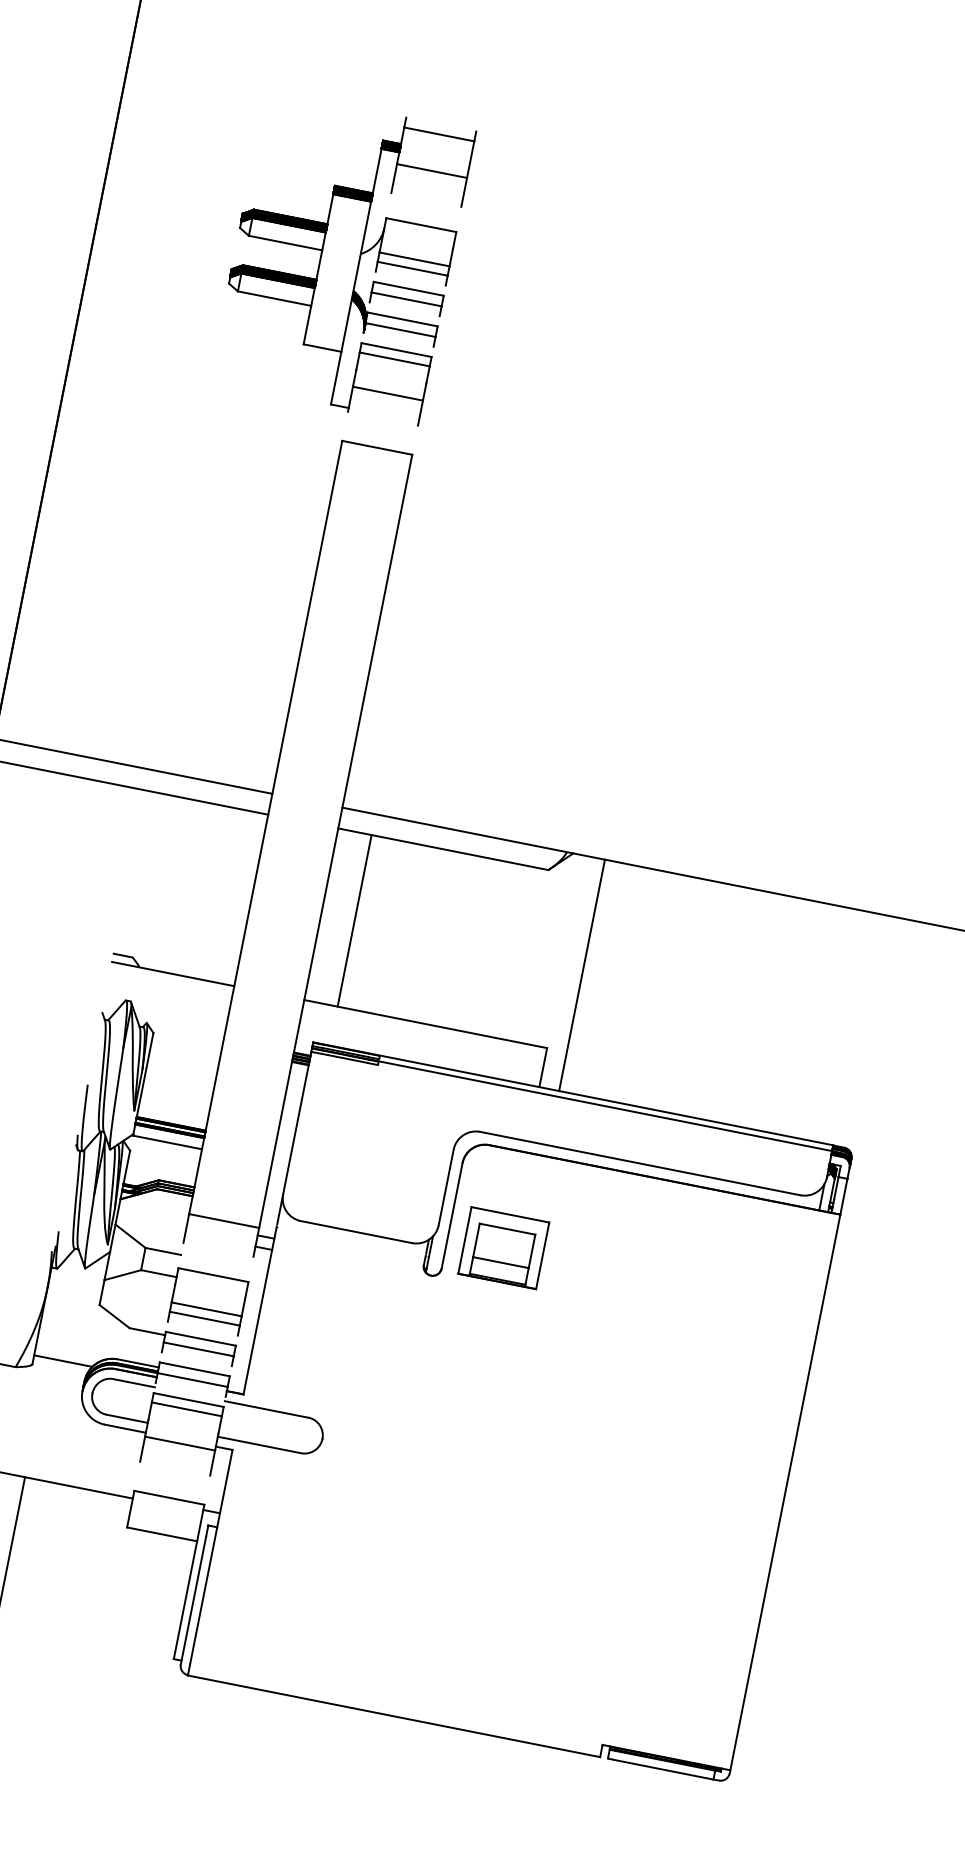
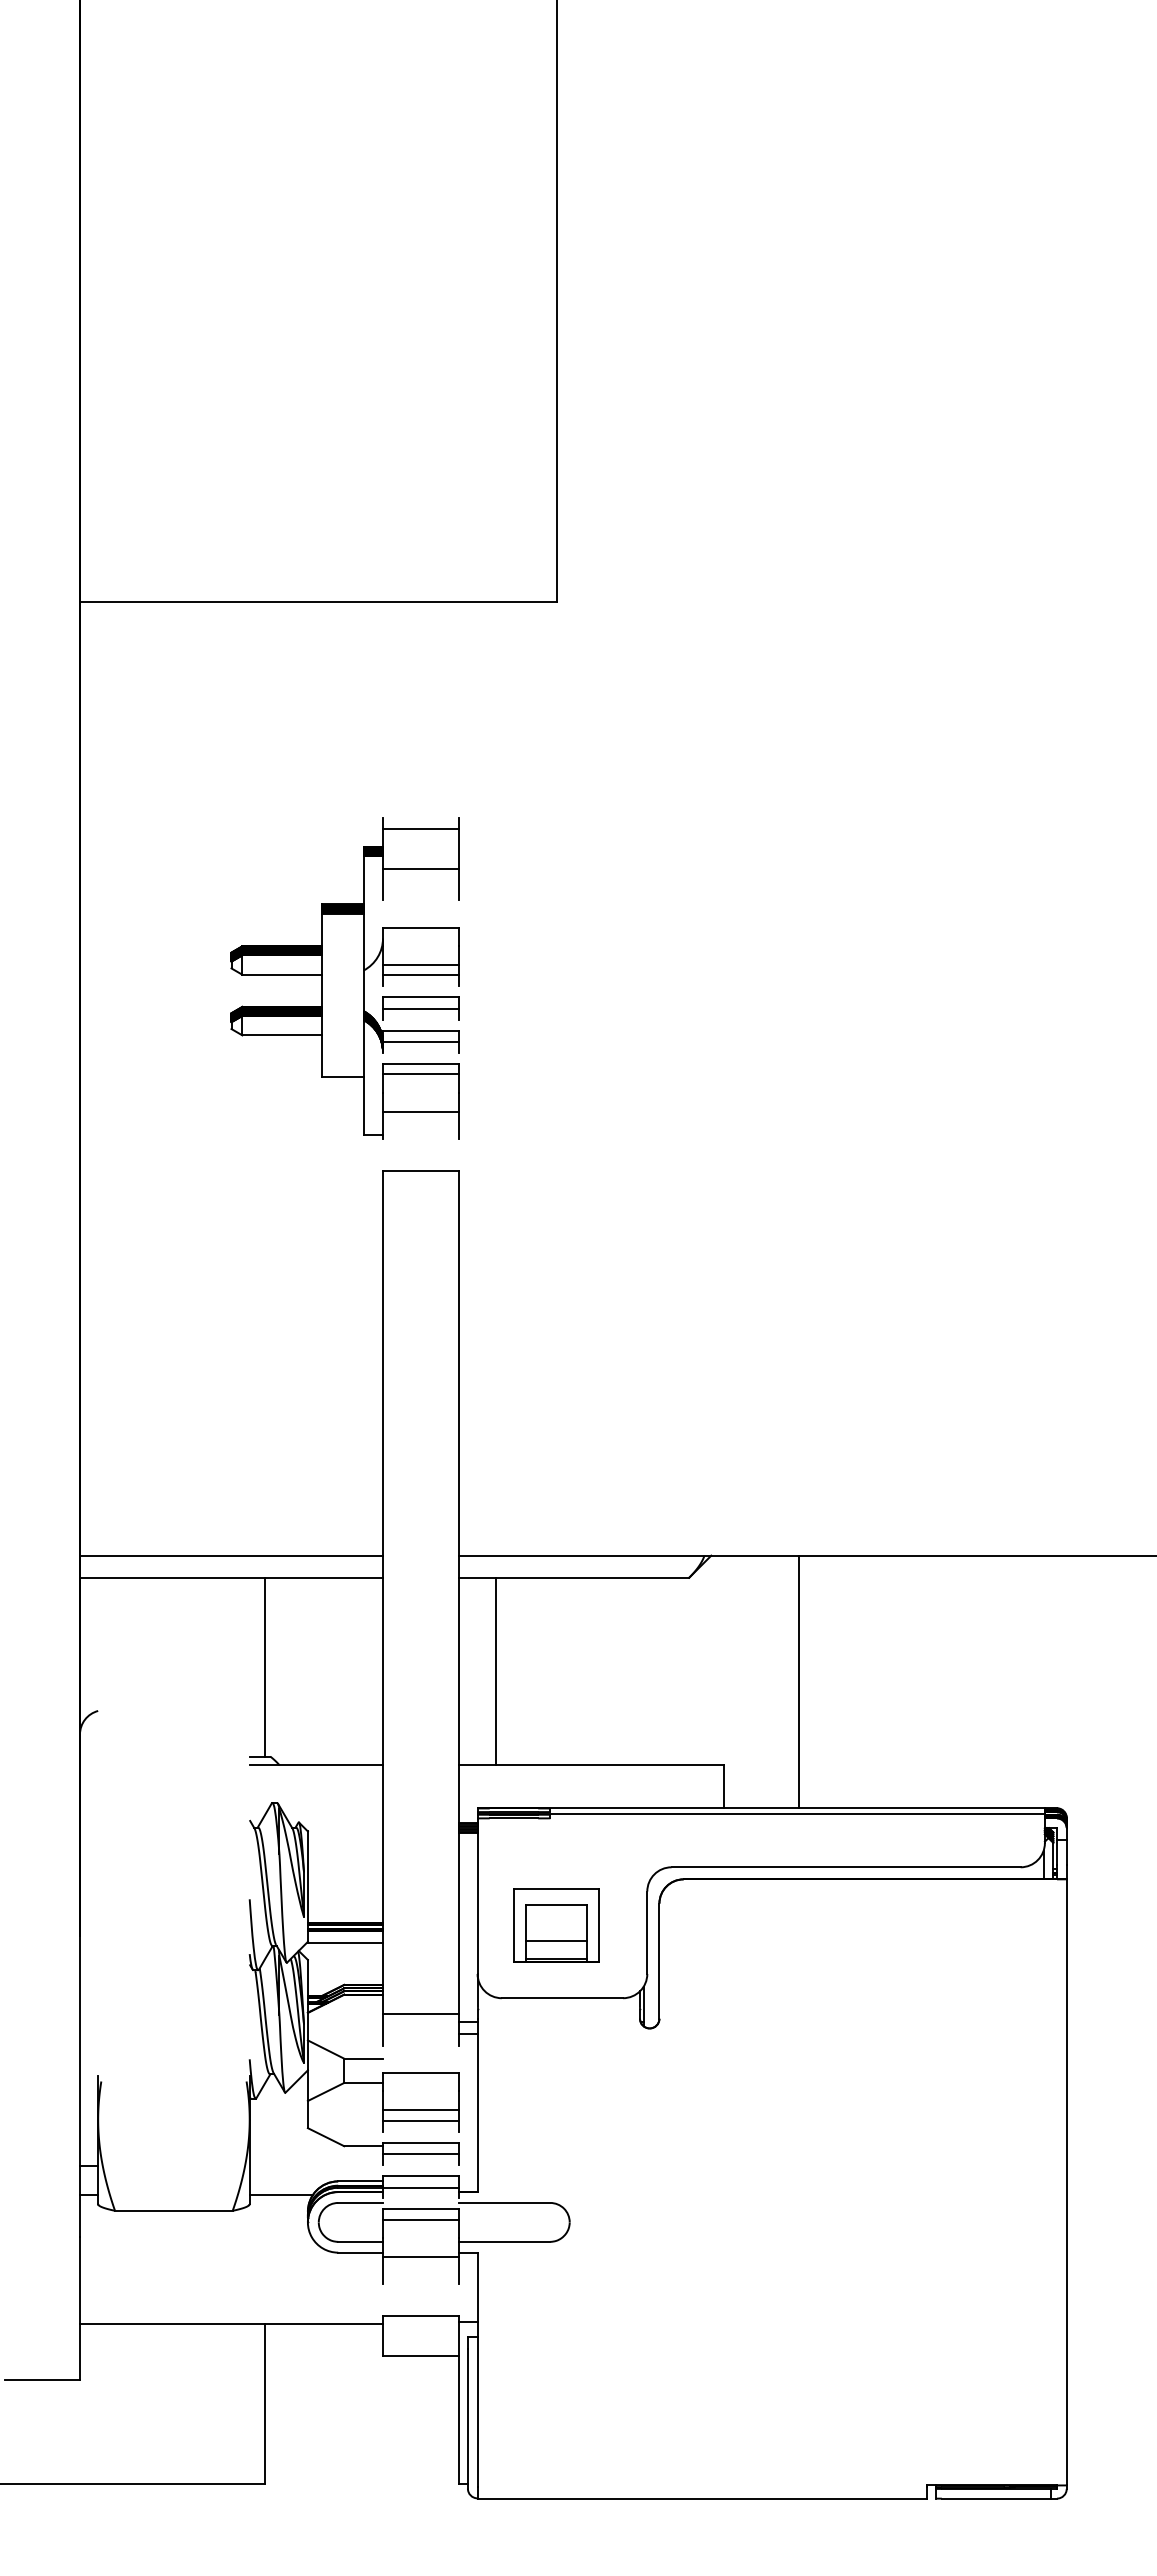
line: (144, 875) -> (265, 1667), added
line: (581, 974) -> (798, 1681), moved
part: (503, 1248) -> (556, 1925), moved

